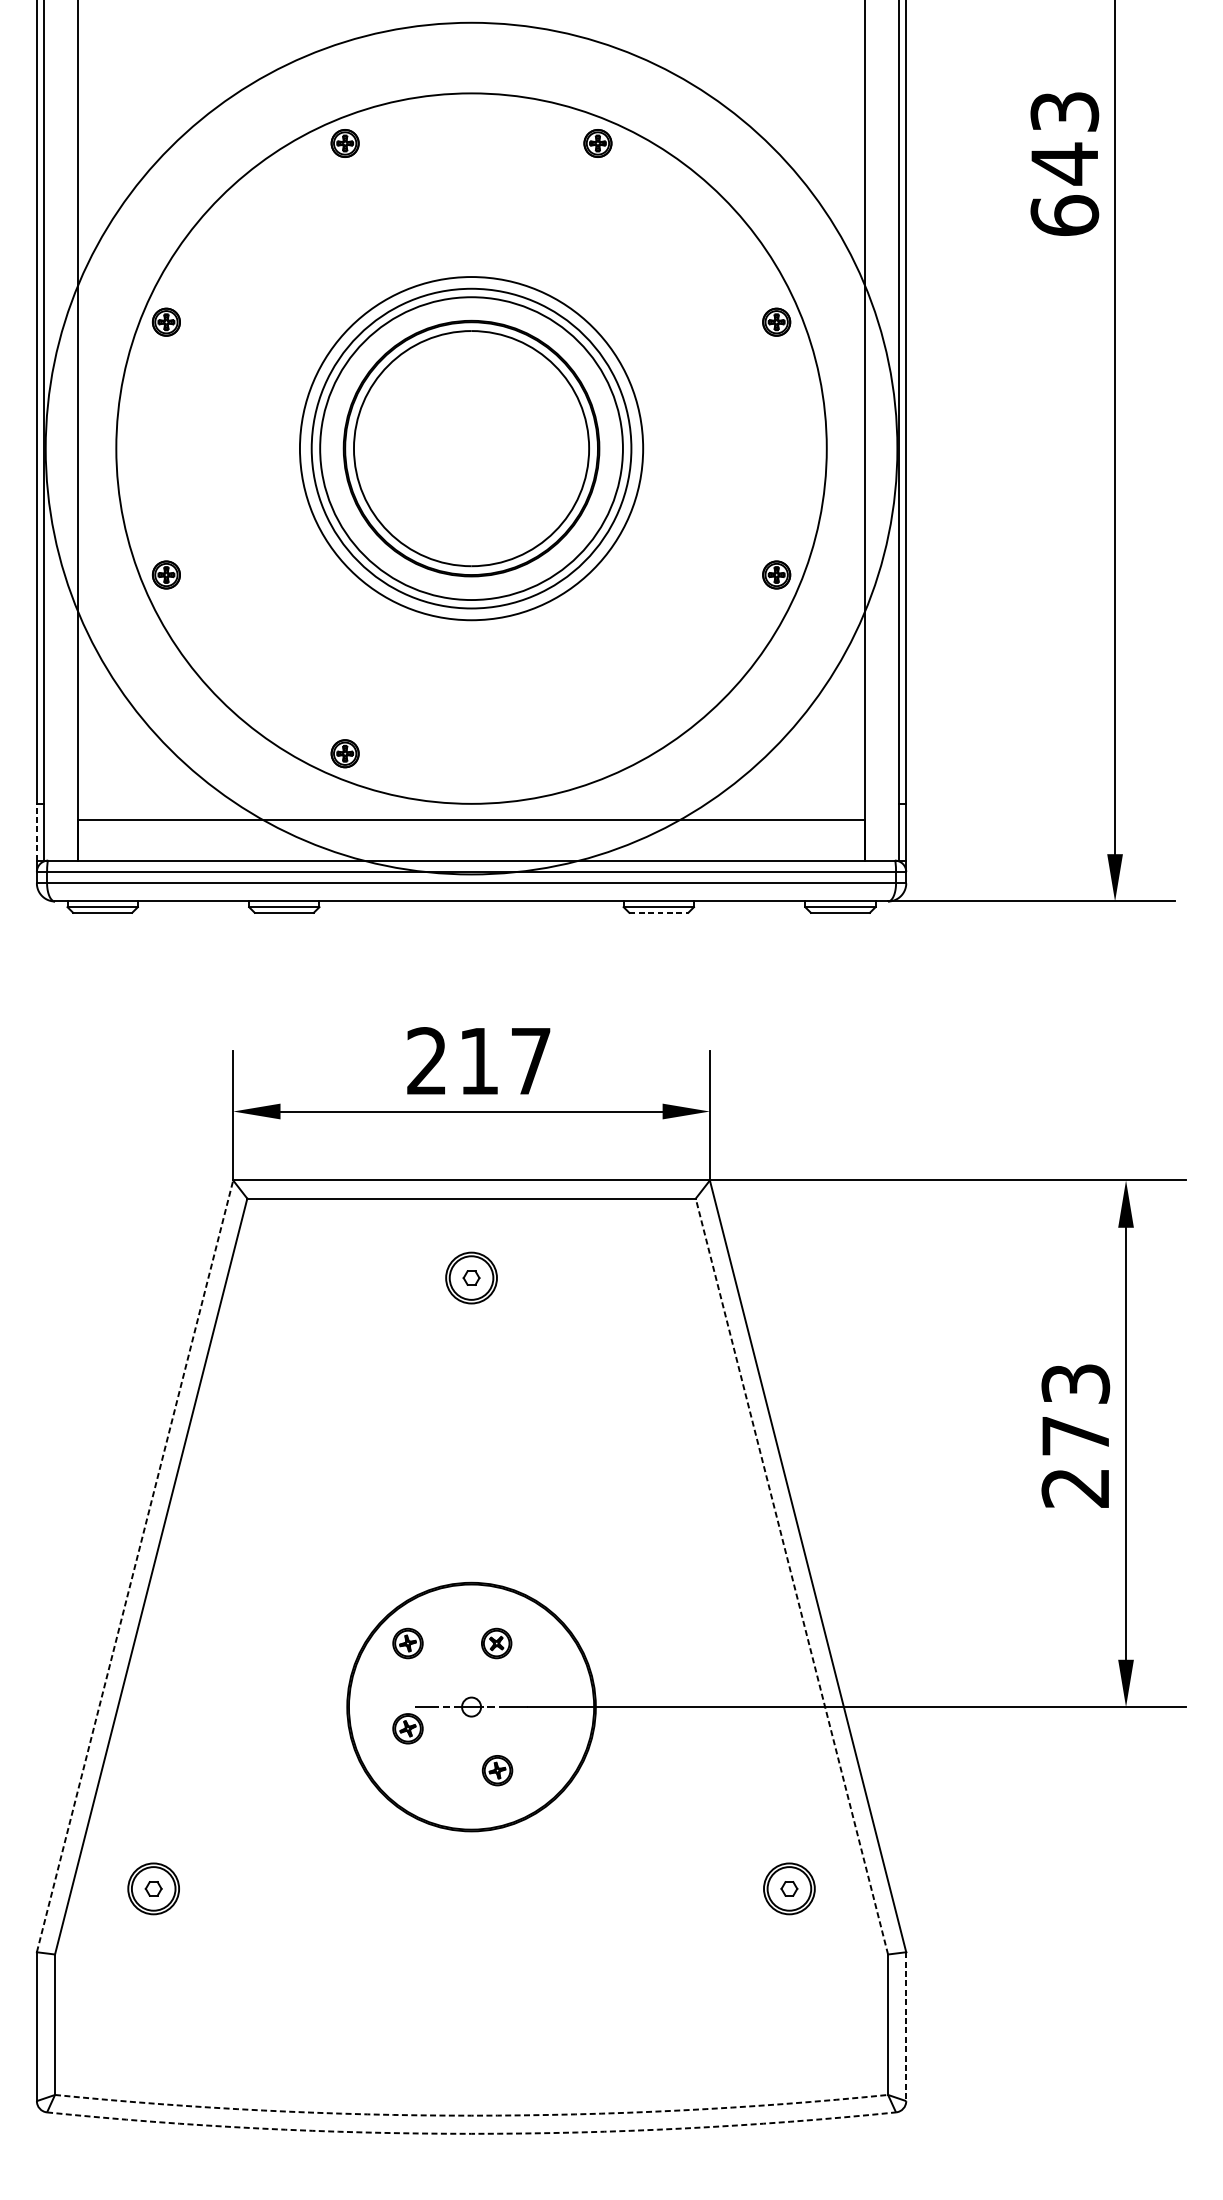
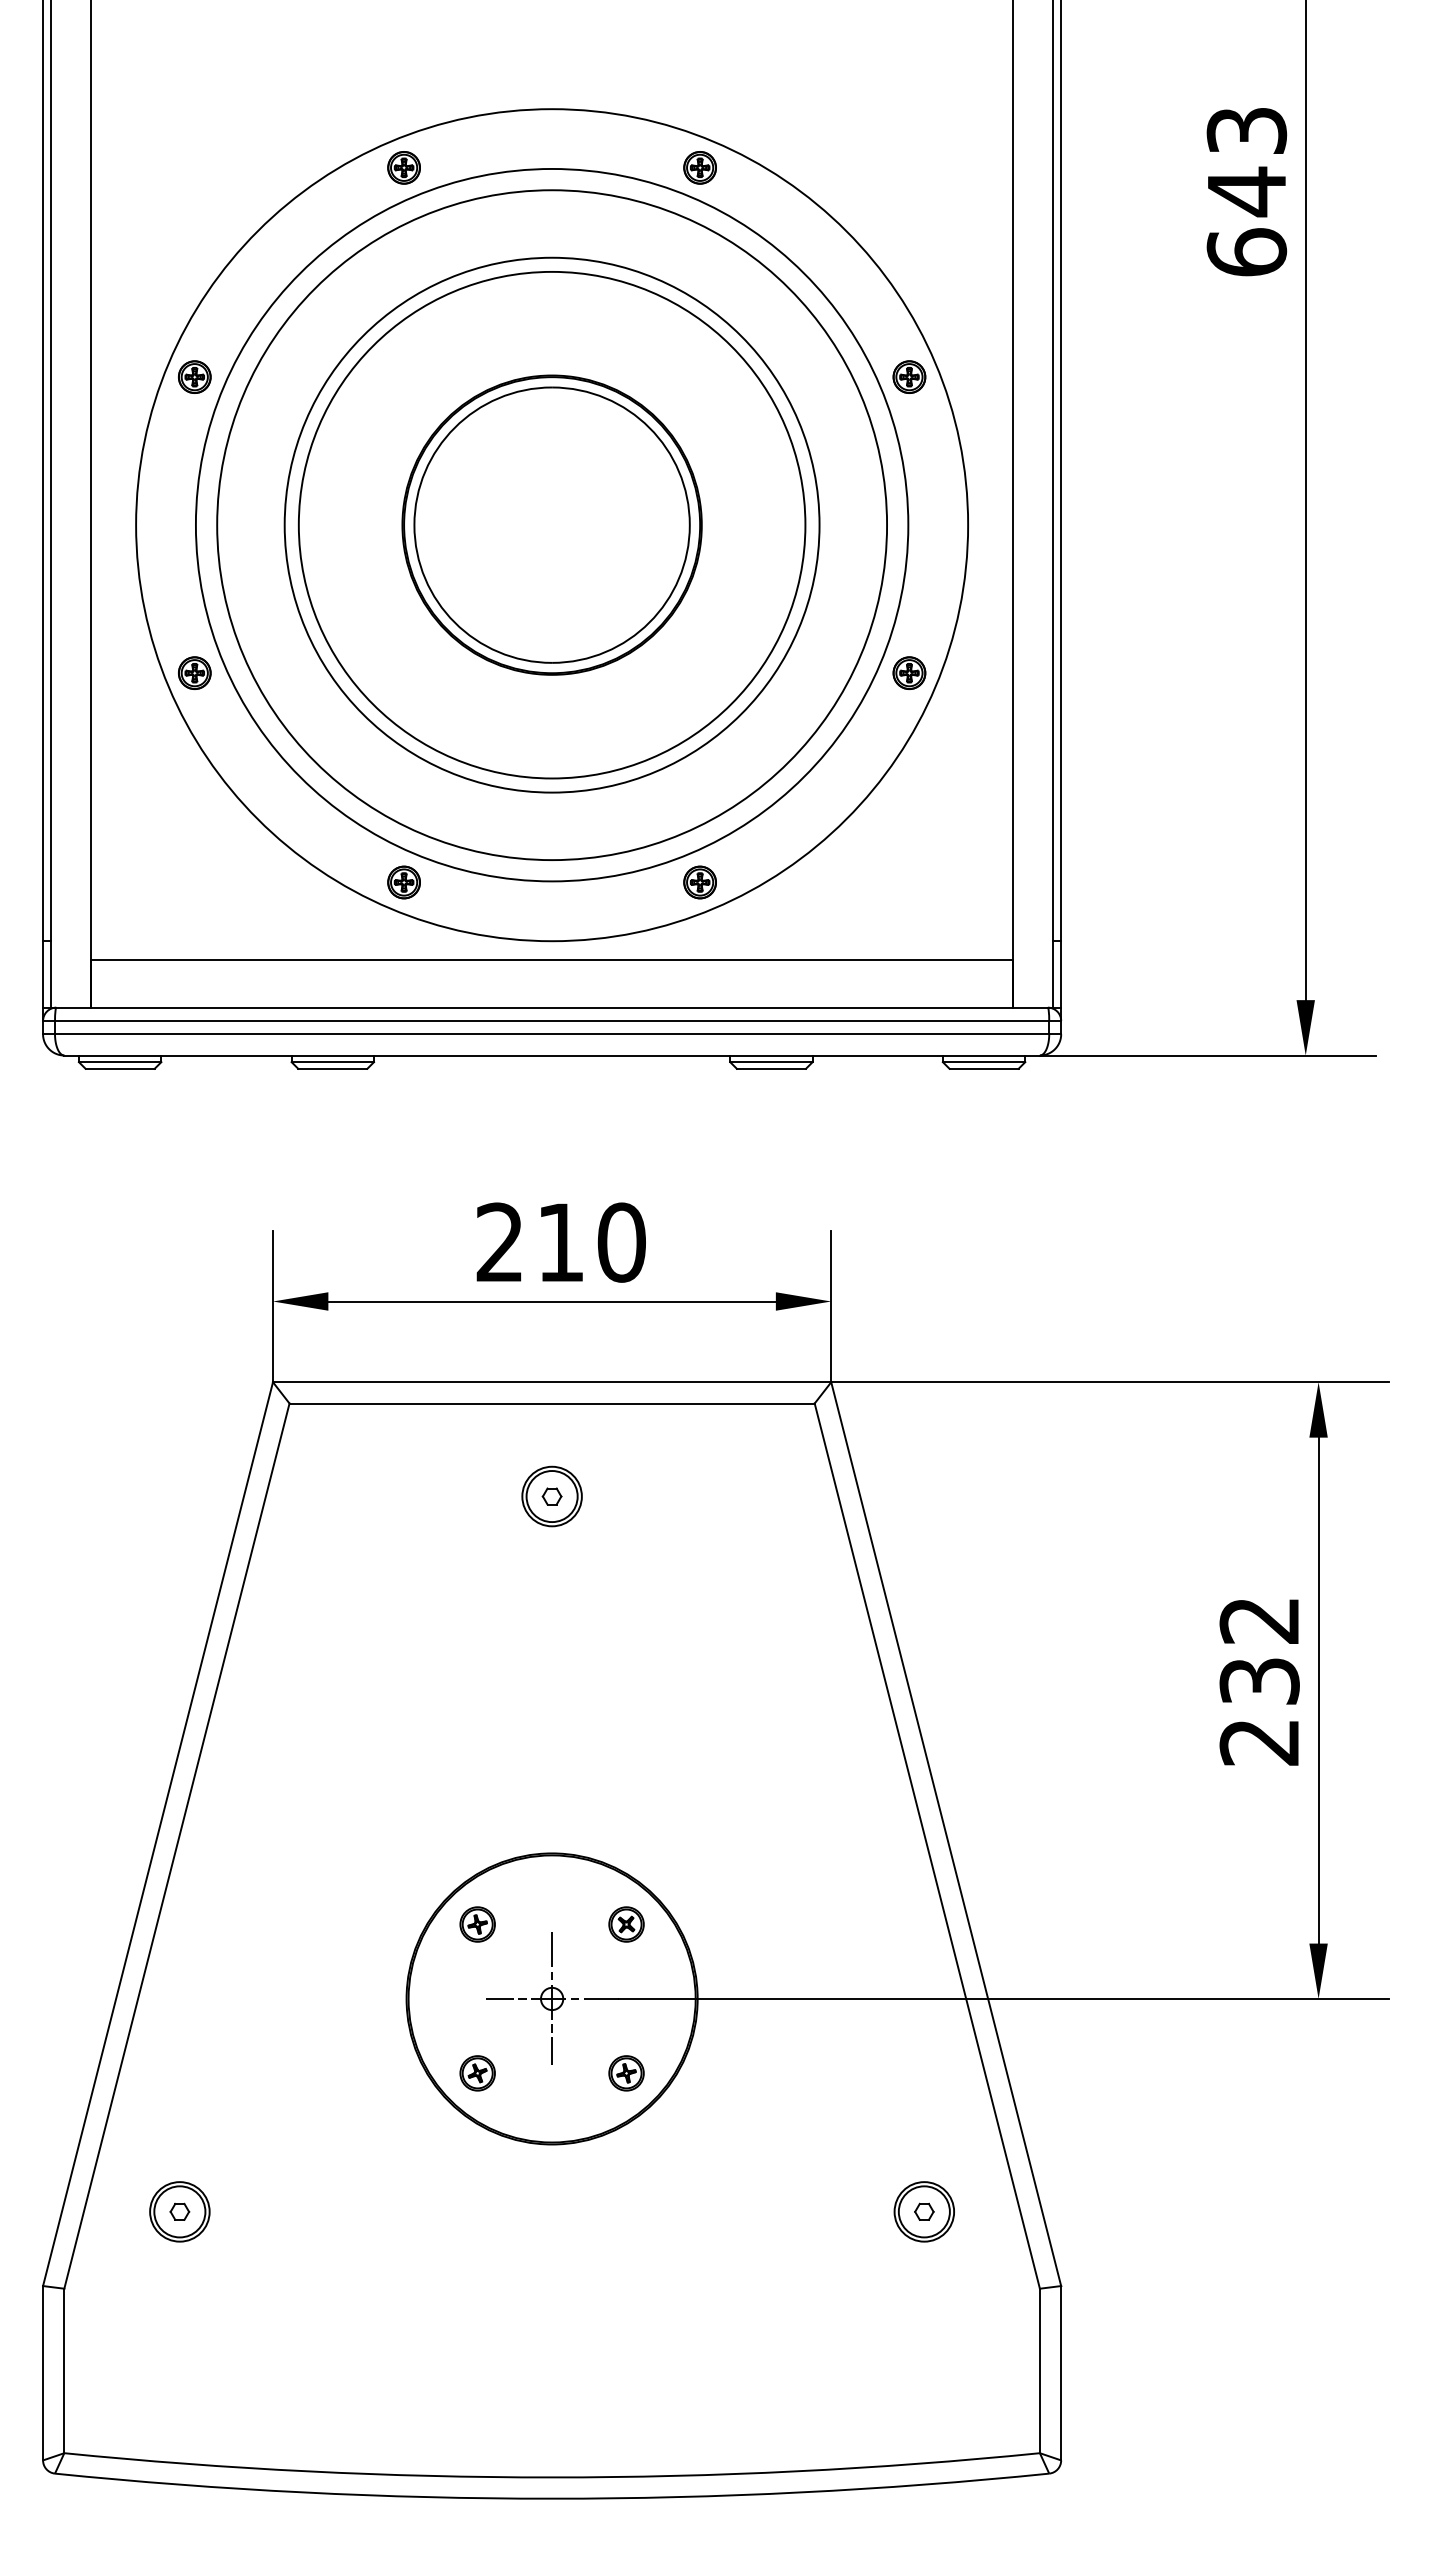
circle: (471, 448) -> (551, 524), size x0.71
circle: (471, 448) -> (551, 524), size x1.43
circle: (471, 448) -> (551, 524), size x1.43
circle: (471, 448) -> (552, 525), size x1.67
part: (597, 753) -> (699, 882), added
line: (37, 832) -> (43, 974), dashed -> solid
line: (658, 912) -> (771, 1068), dashed -> solid
text: (530, 1061) -> (621, 1242), 217 -> 210
text: (1075, 1409) -> (1259, 1650), 273 -> 232
line: (135, 1565) -> (158, 1833), dashed -> solid
line: (792, 1576) -> (927, 1846), dashed -> solid
part: (496, 1643) -> (626, 1924), moved
line: (471, 1706) -> (552, 1998), added
part: (407, 1728) -> (477, 2073), moved
part: (497, 1770) -> (626, 2073), moved
line: (906, 2026) -> (1061, 2373), dashed -> solid
arc: (471, 2115) -> (552, 2477), dashed -> solid
arc: (471, 2133) -> (552, 2498), dashed -> solid

